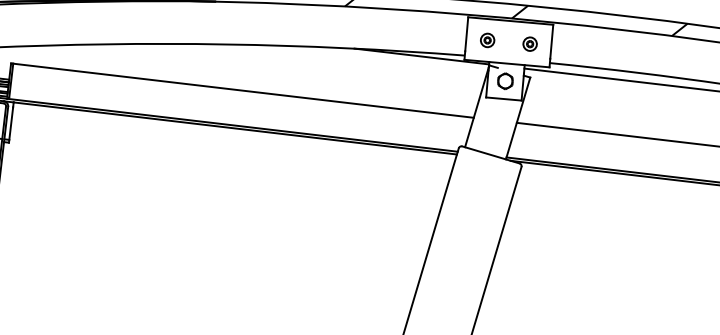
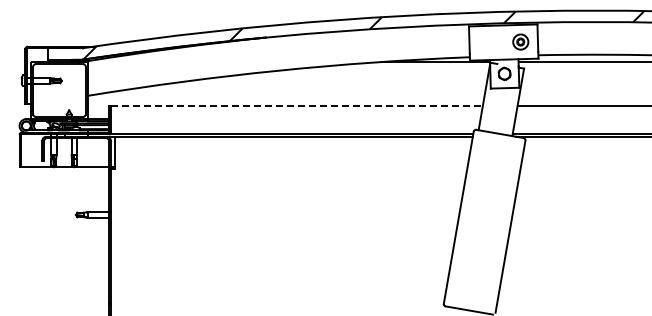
part: (487, 39) -> (486, 42), removed
part: (529, 43) -> (520, 41), size x1.4
line: (243, 90) -> (296, 105), solid -> dashed

